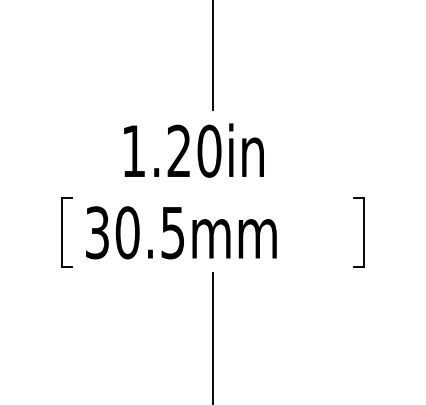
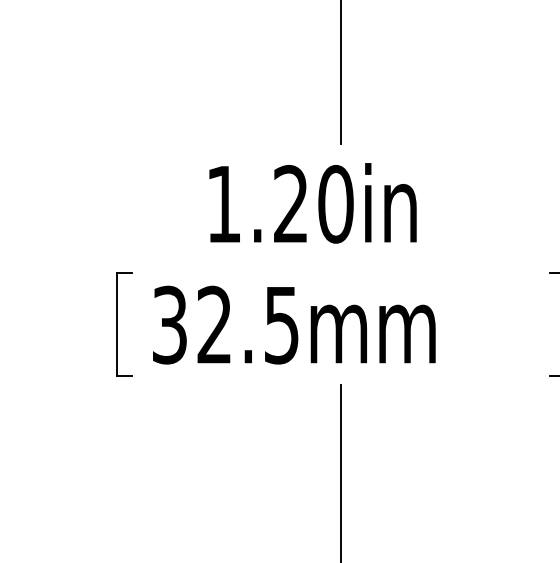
text: (127, 232) -> (214, 324), 30.5mm -> 32.5mm

